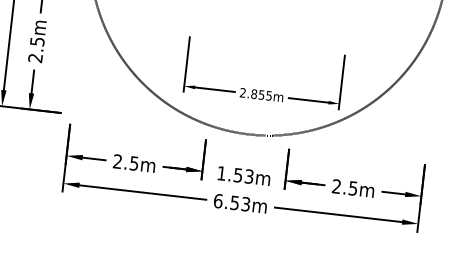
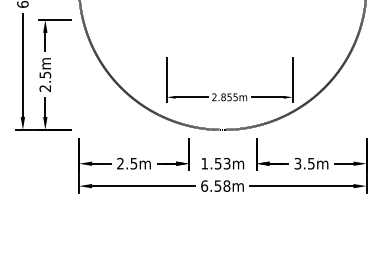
text: (336, 186) -> (297, 163), 2.5m -> 3.5m
text: (245, 203) -> (226, 185), 6.53m -> 6.58m

